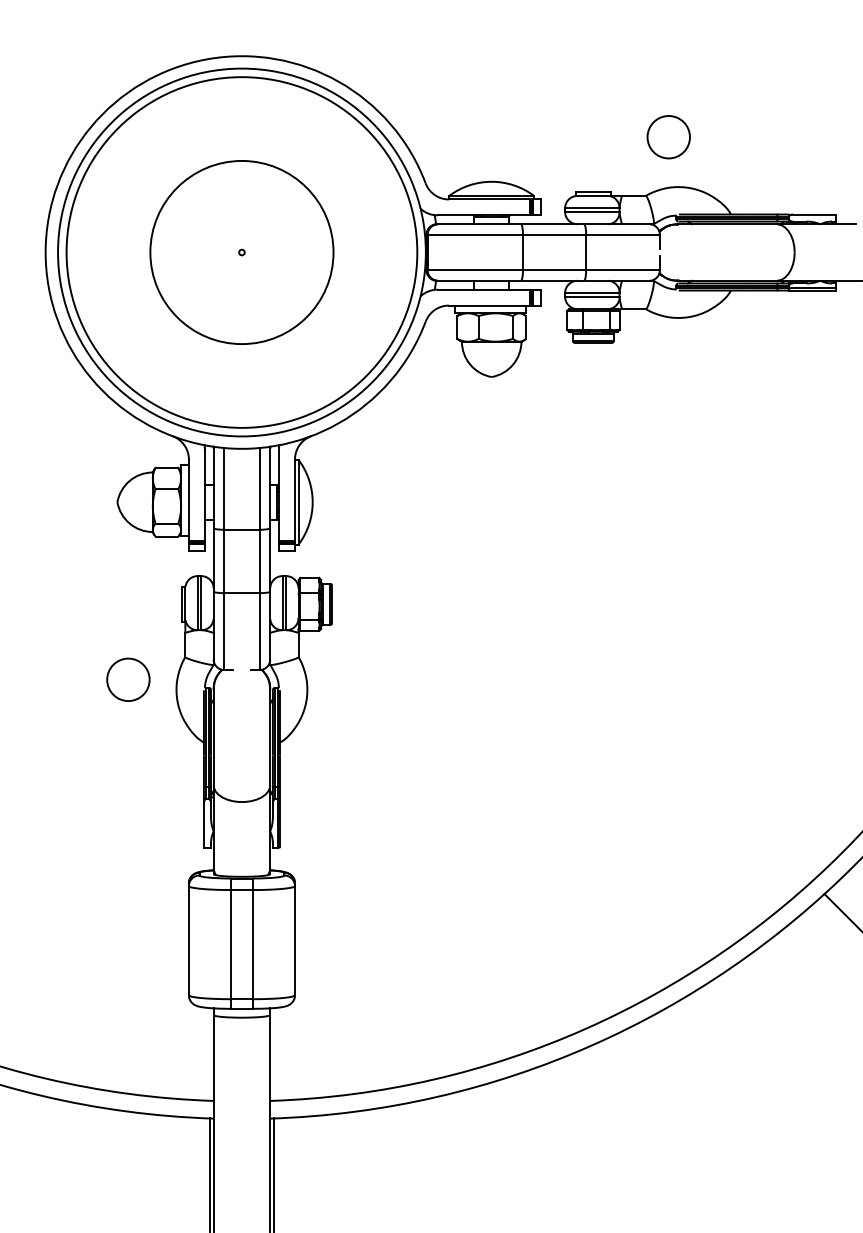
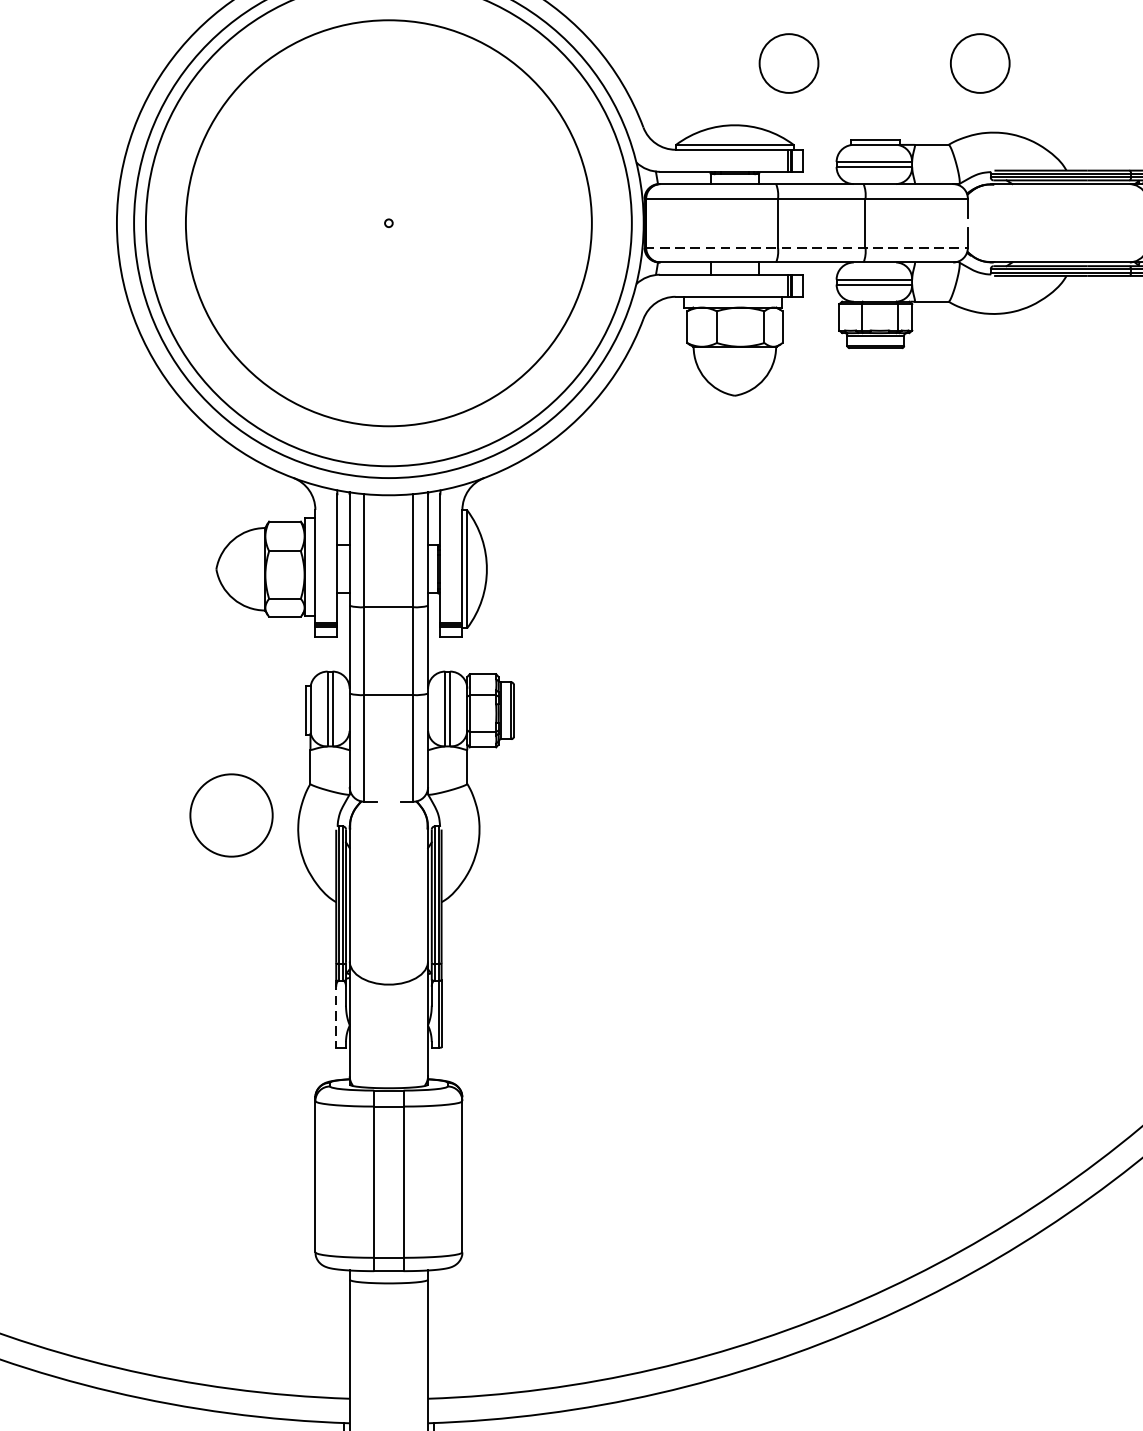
circle: (530, 137) -> (788, 63), added
circle: (241, 252) -> (388, 223), size x1.6
line: (543, 270) -> (806, 248), solid -> dashed
circle: (128, 679) -> (231, 814), size x1.4
line: (203, 823) -> (335, 1014), solid -> dashed

